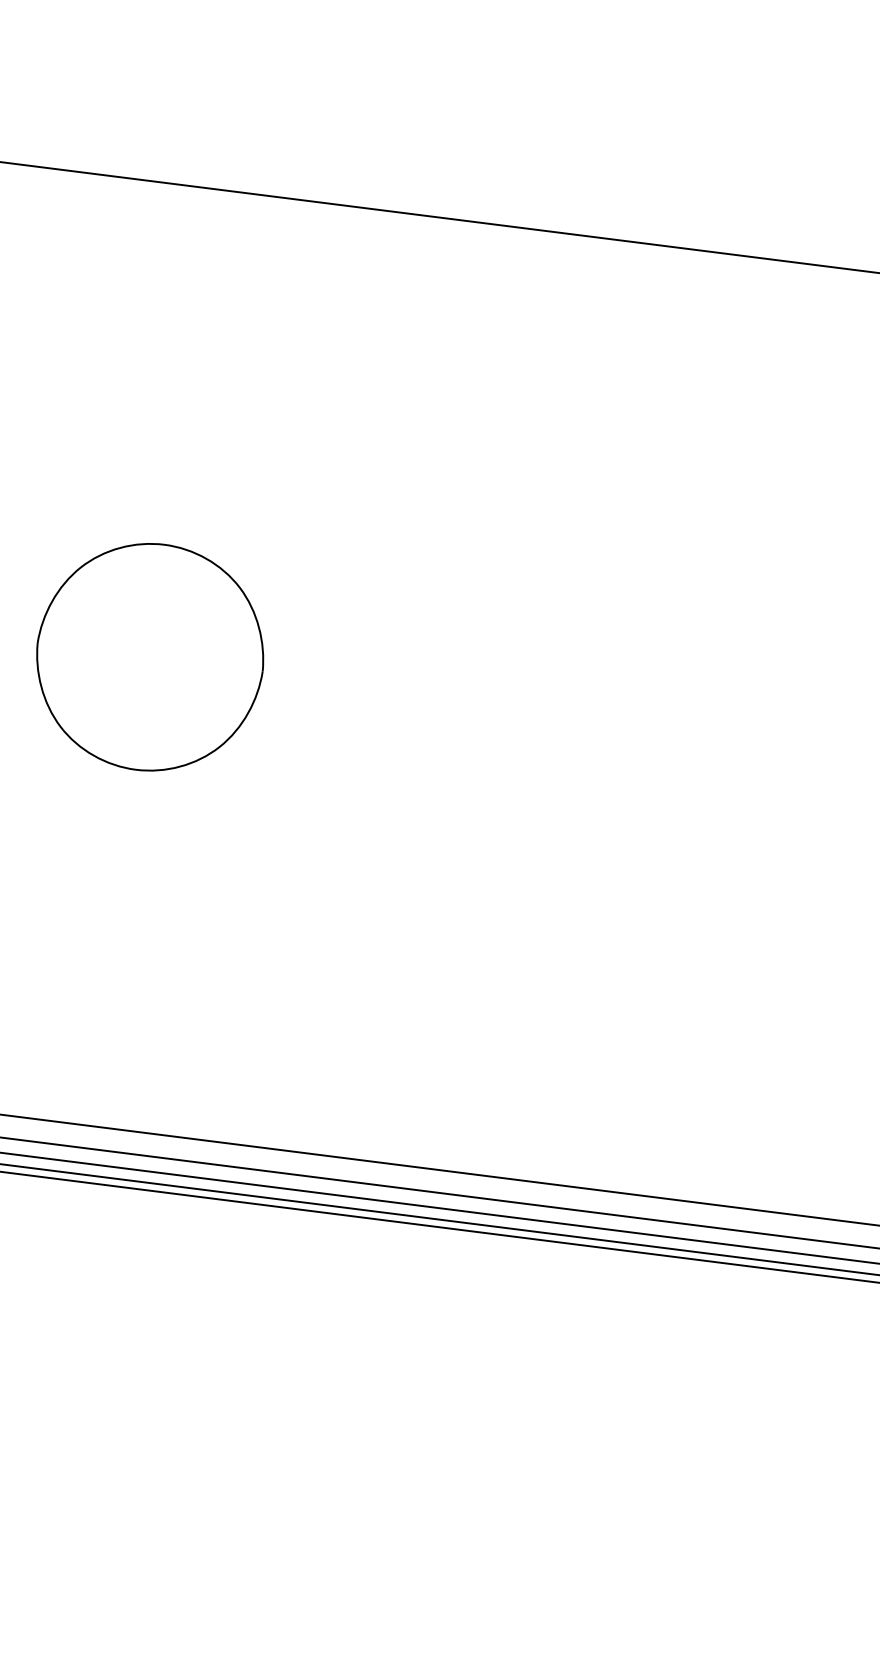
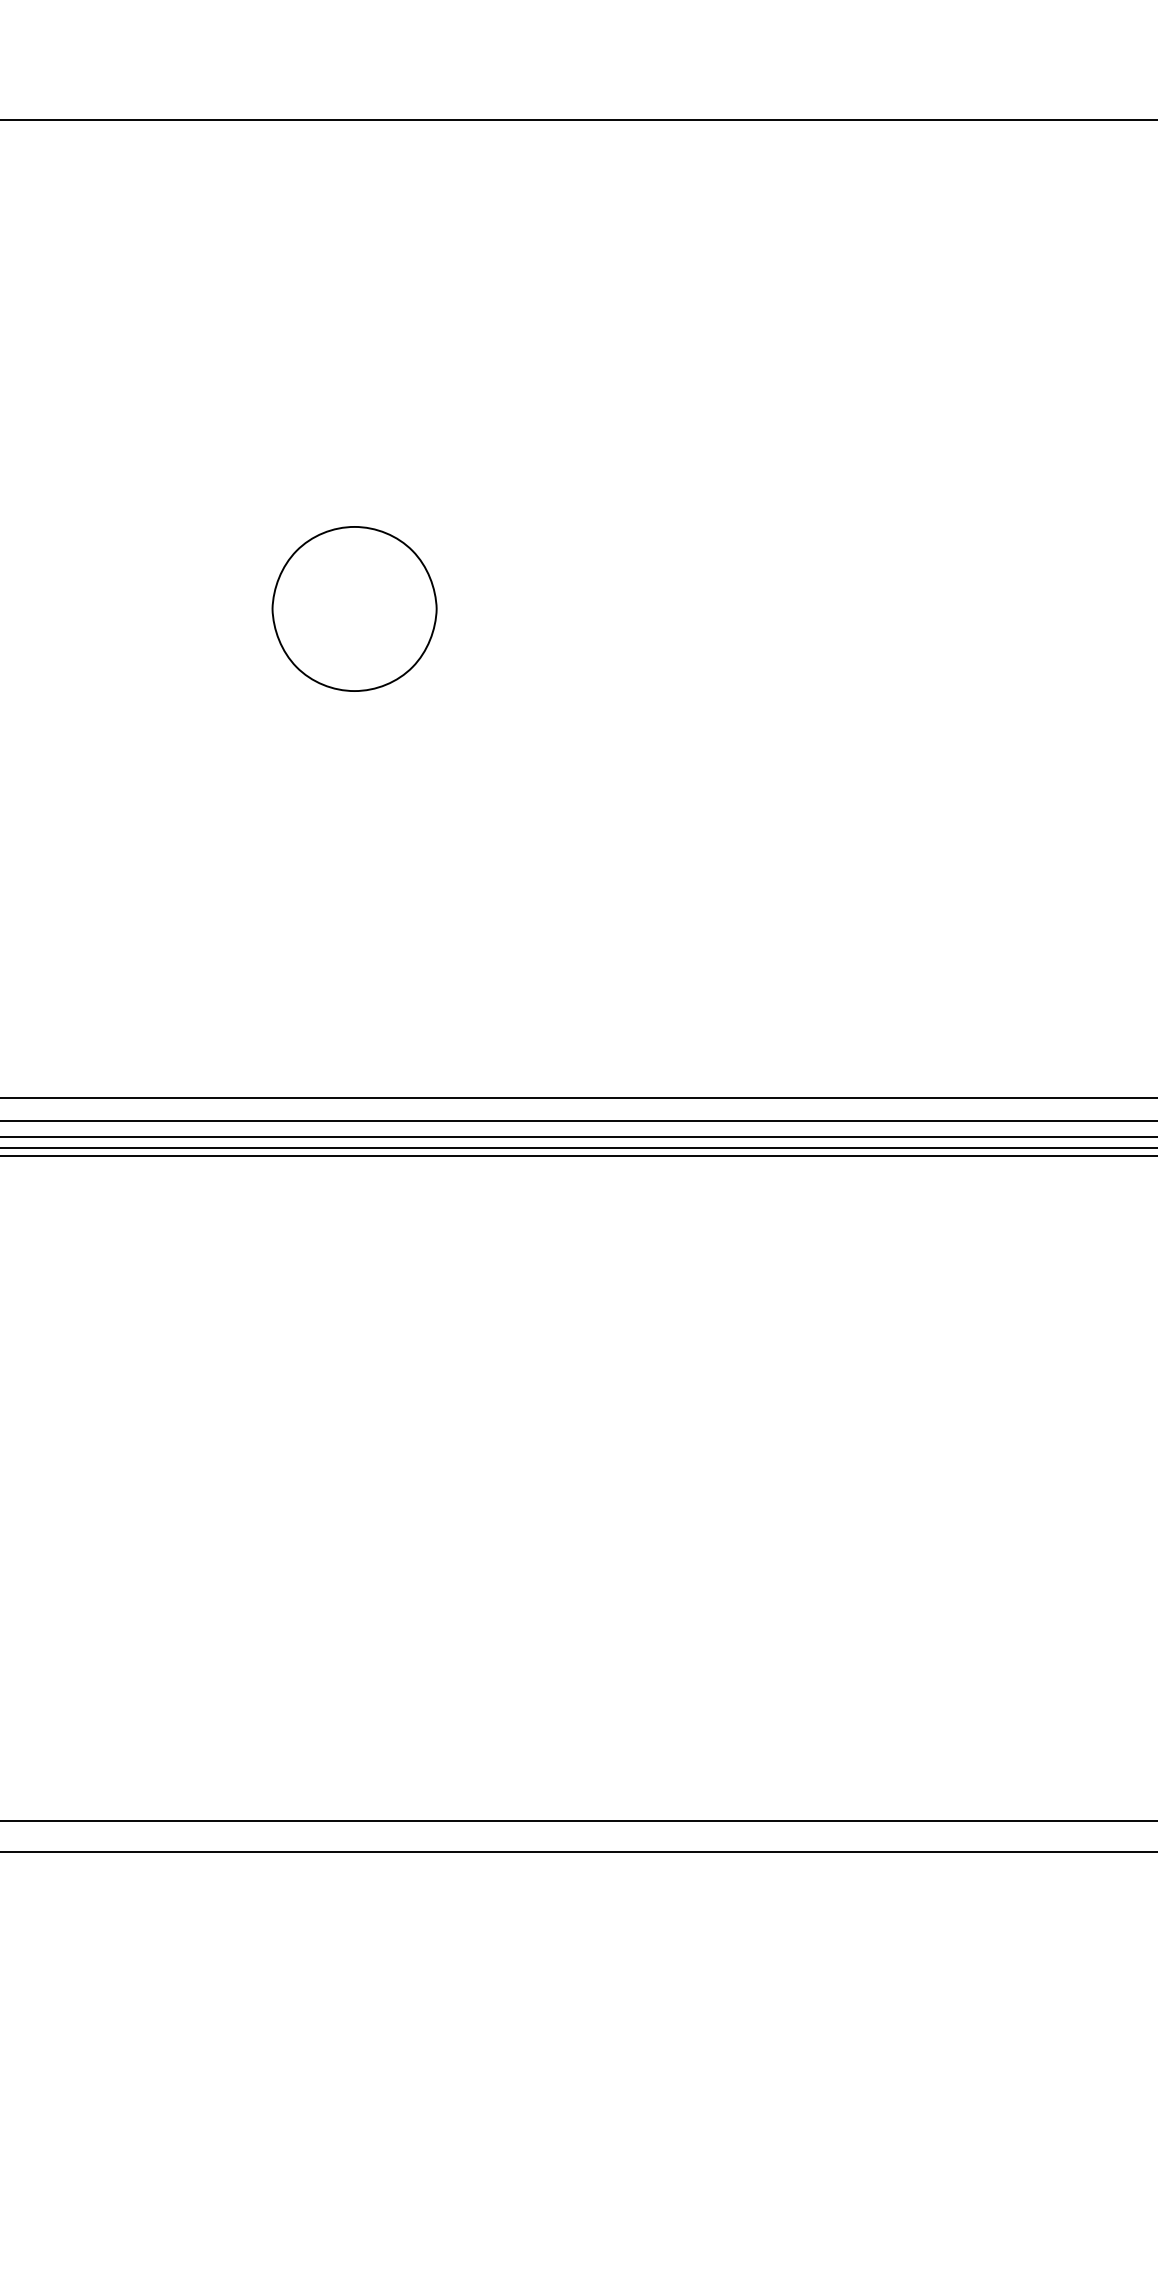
part: (150, 656) -> (354, 608), size x0.7

